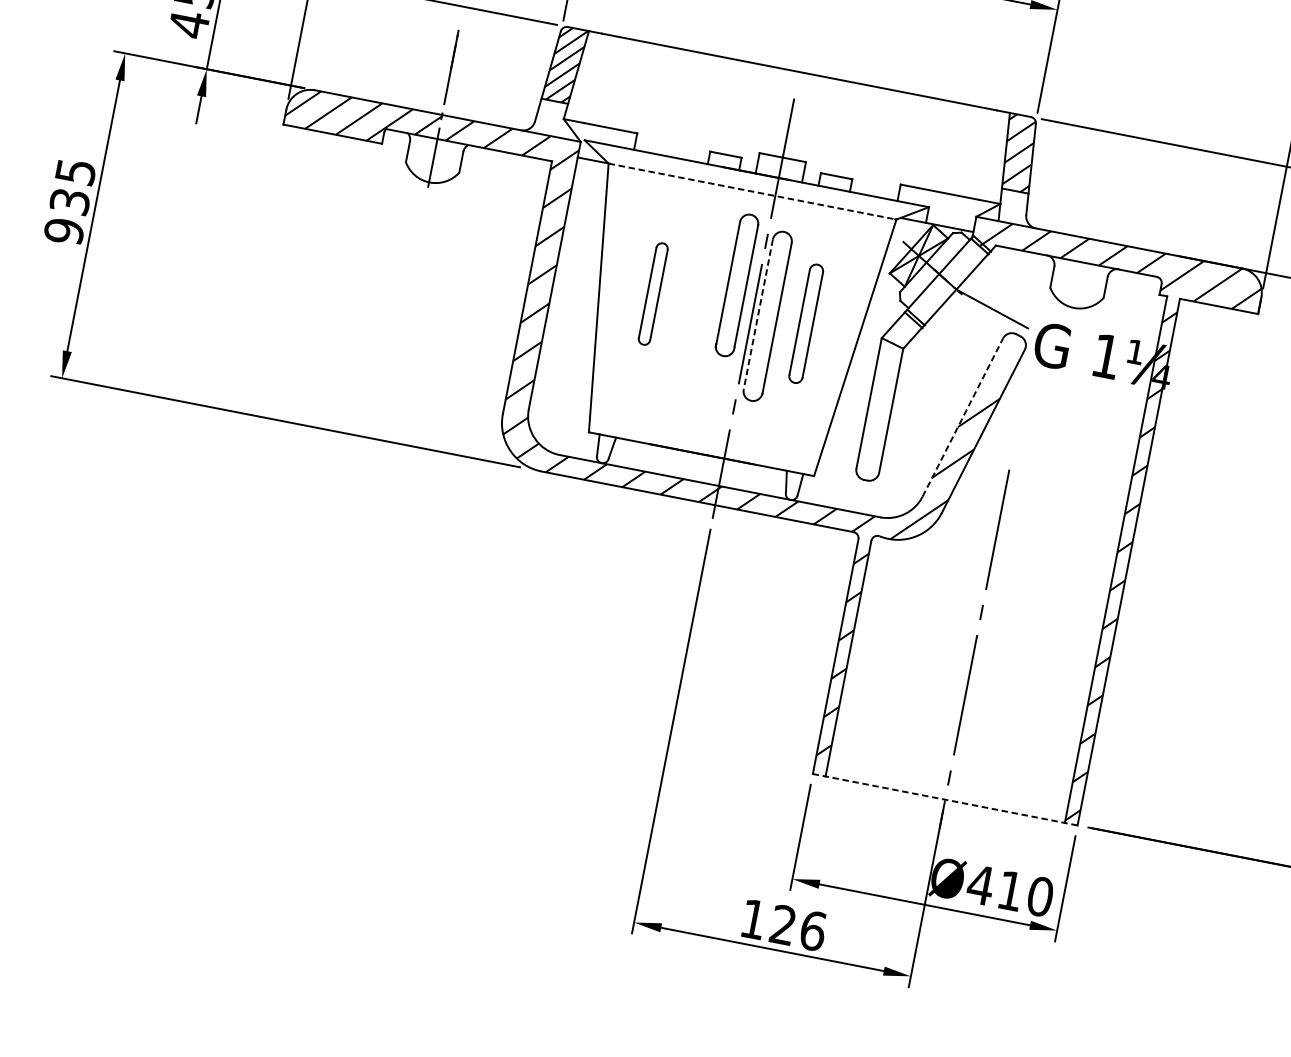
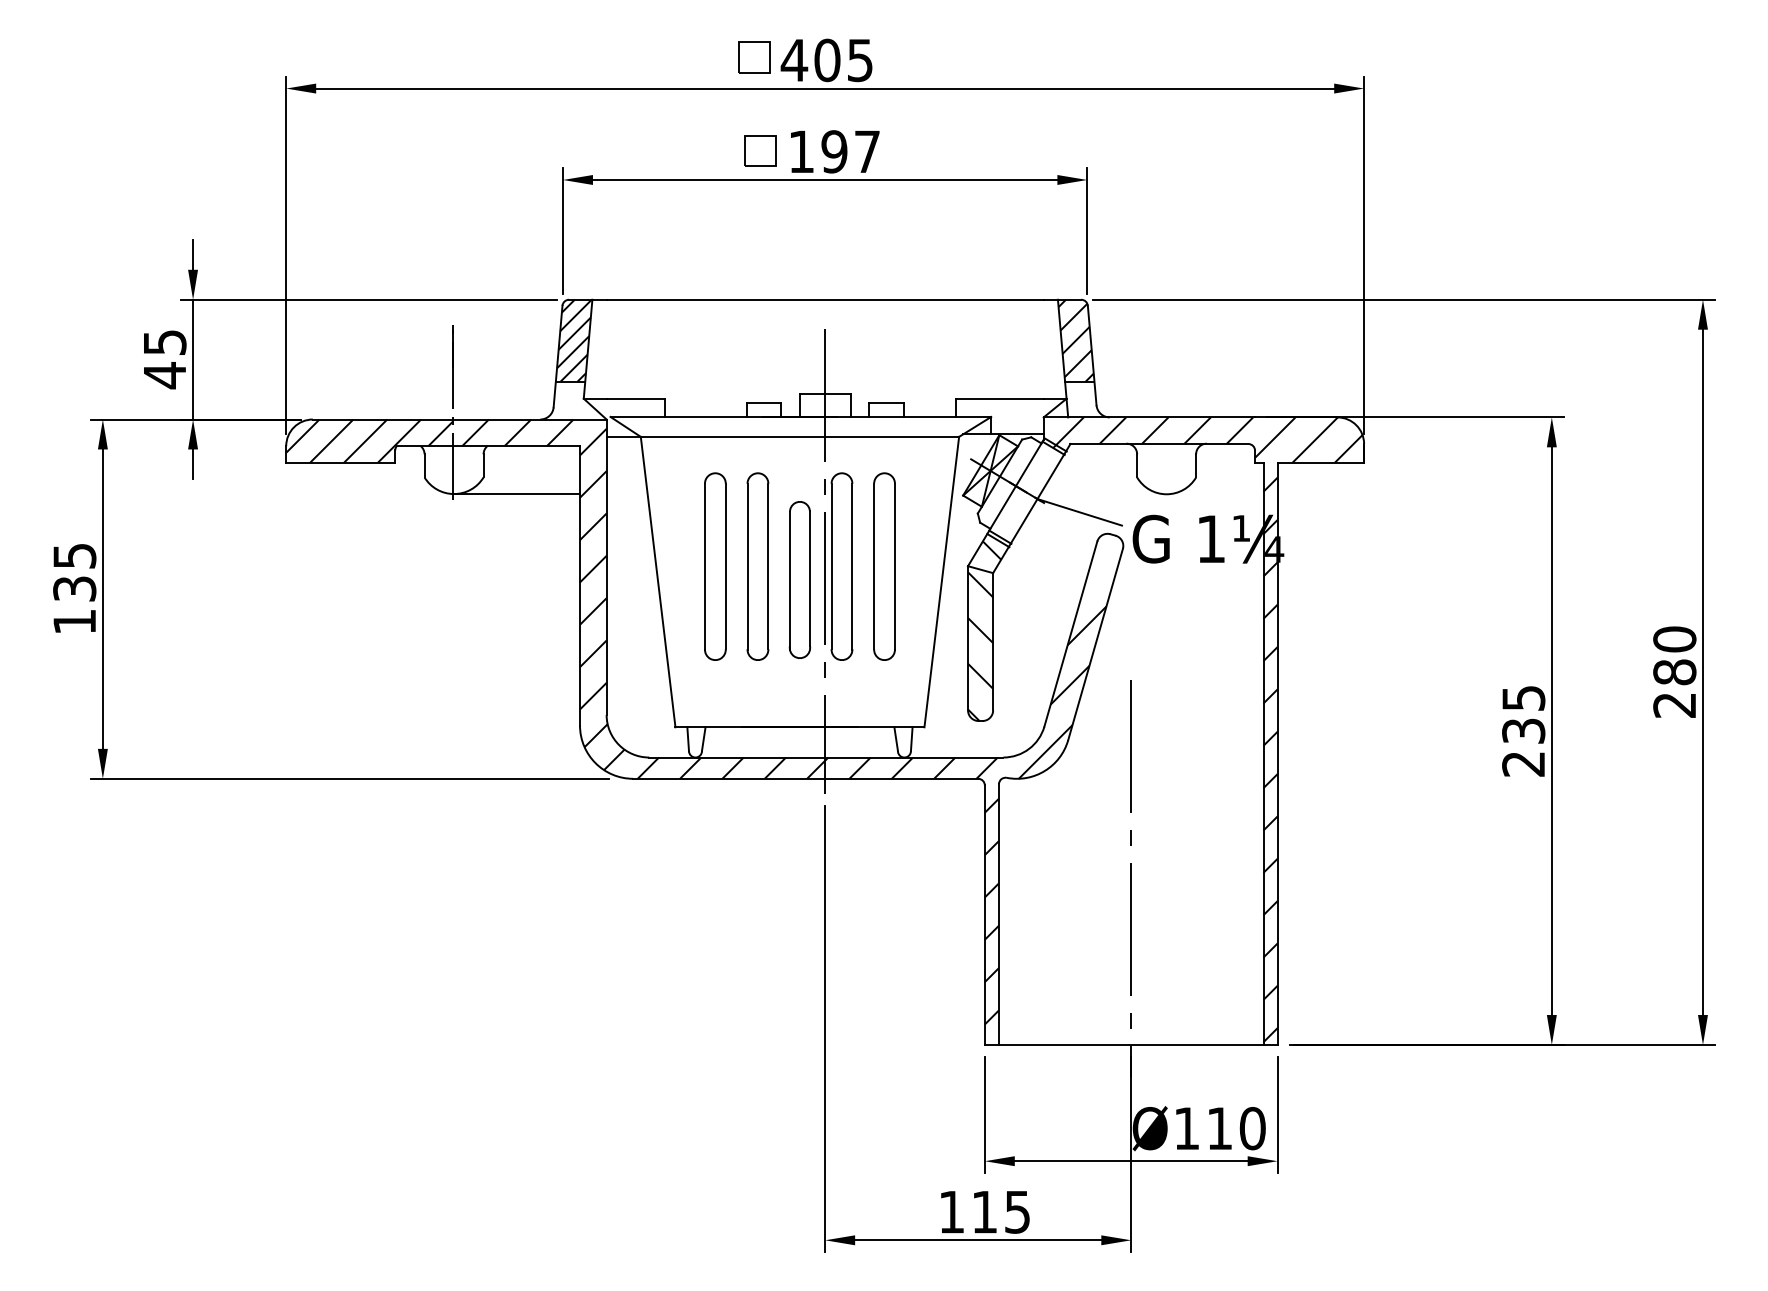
line: (753, 191) -> (800, 436), dashed -> solid
line: (486, 193) -> (516, 494), added
text: (64, 231) -> (74, 621), 935 -> 135
part: (736, 284) -> (799, 579), moved
part: (653, 293) -> (715, 566), size x1.67
part: (691, 301) -> (757, 566), added
line: (758, 314) -> (831, 566), dashed -> solid
part: (806, 323) -> (884, 566), size x1.43
hatch: (885, 400) -> (984, 631), added
line: (963, 417) -> (1071, 633), dashed -> solid
line: (944, 799) -> (1130, 1044), dashed -> solid
text: (980, 884) -> (1186, 1128), Ø410 -> Ø110
text: (798, 927) -> (1001, 1211), 126 -> 115

